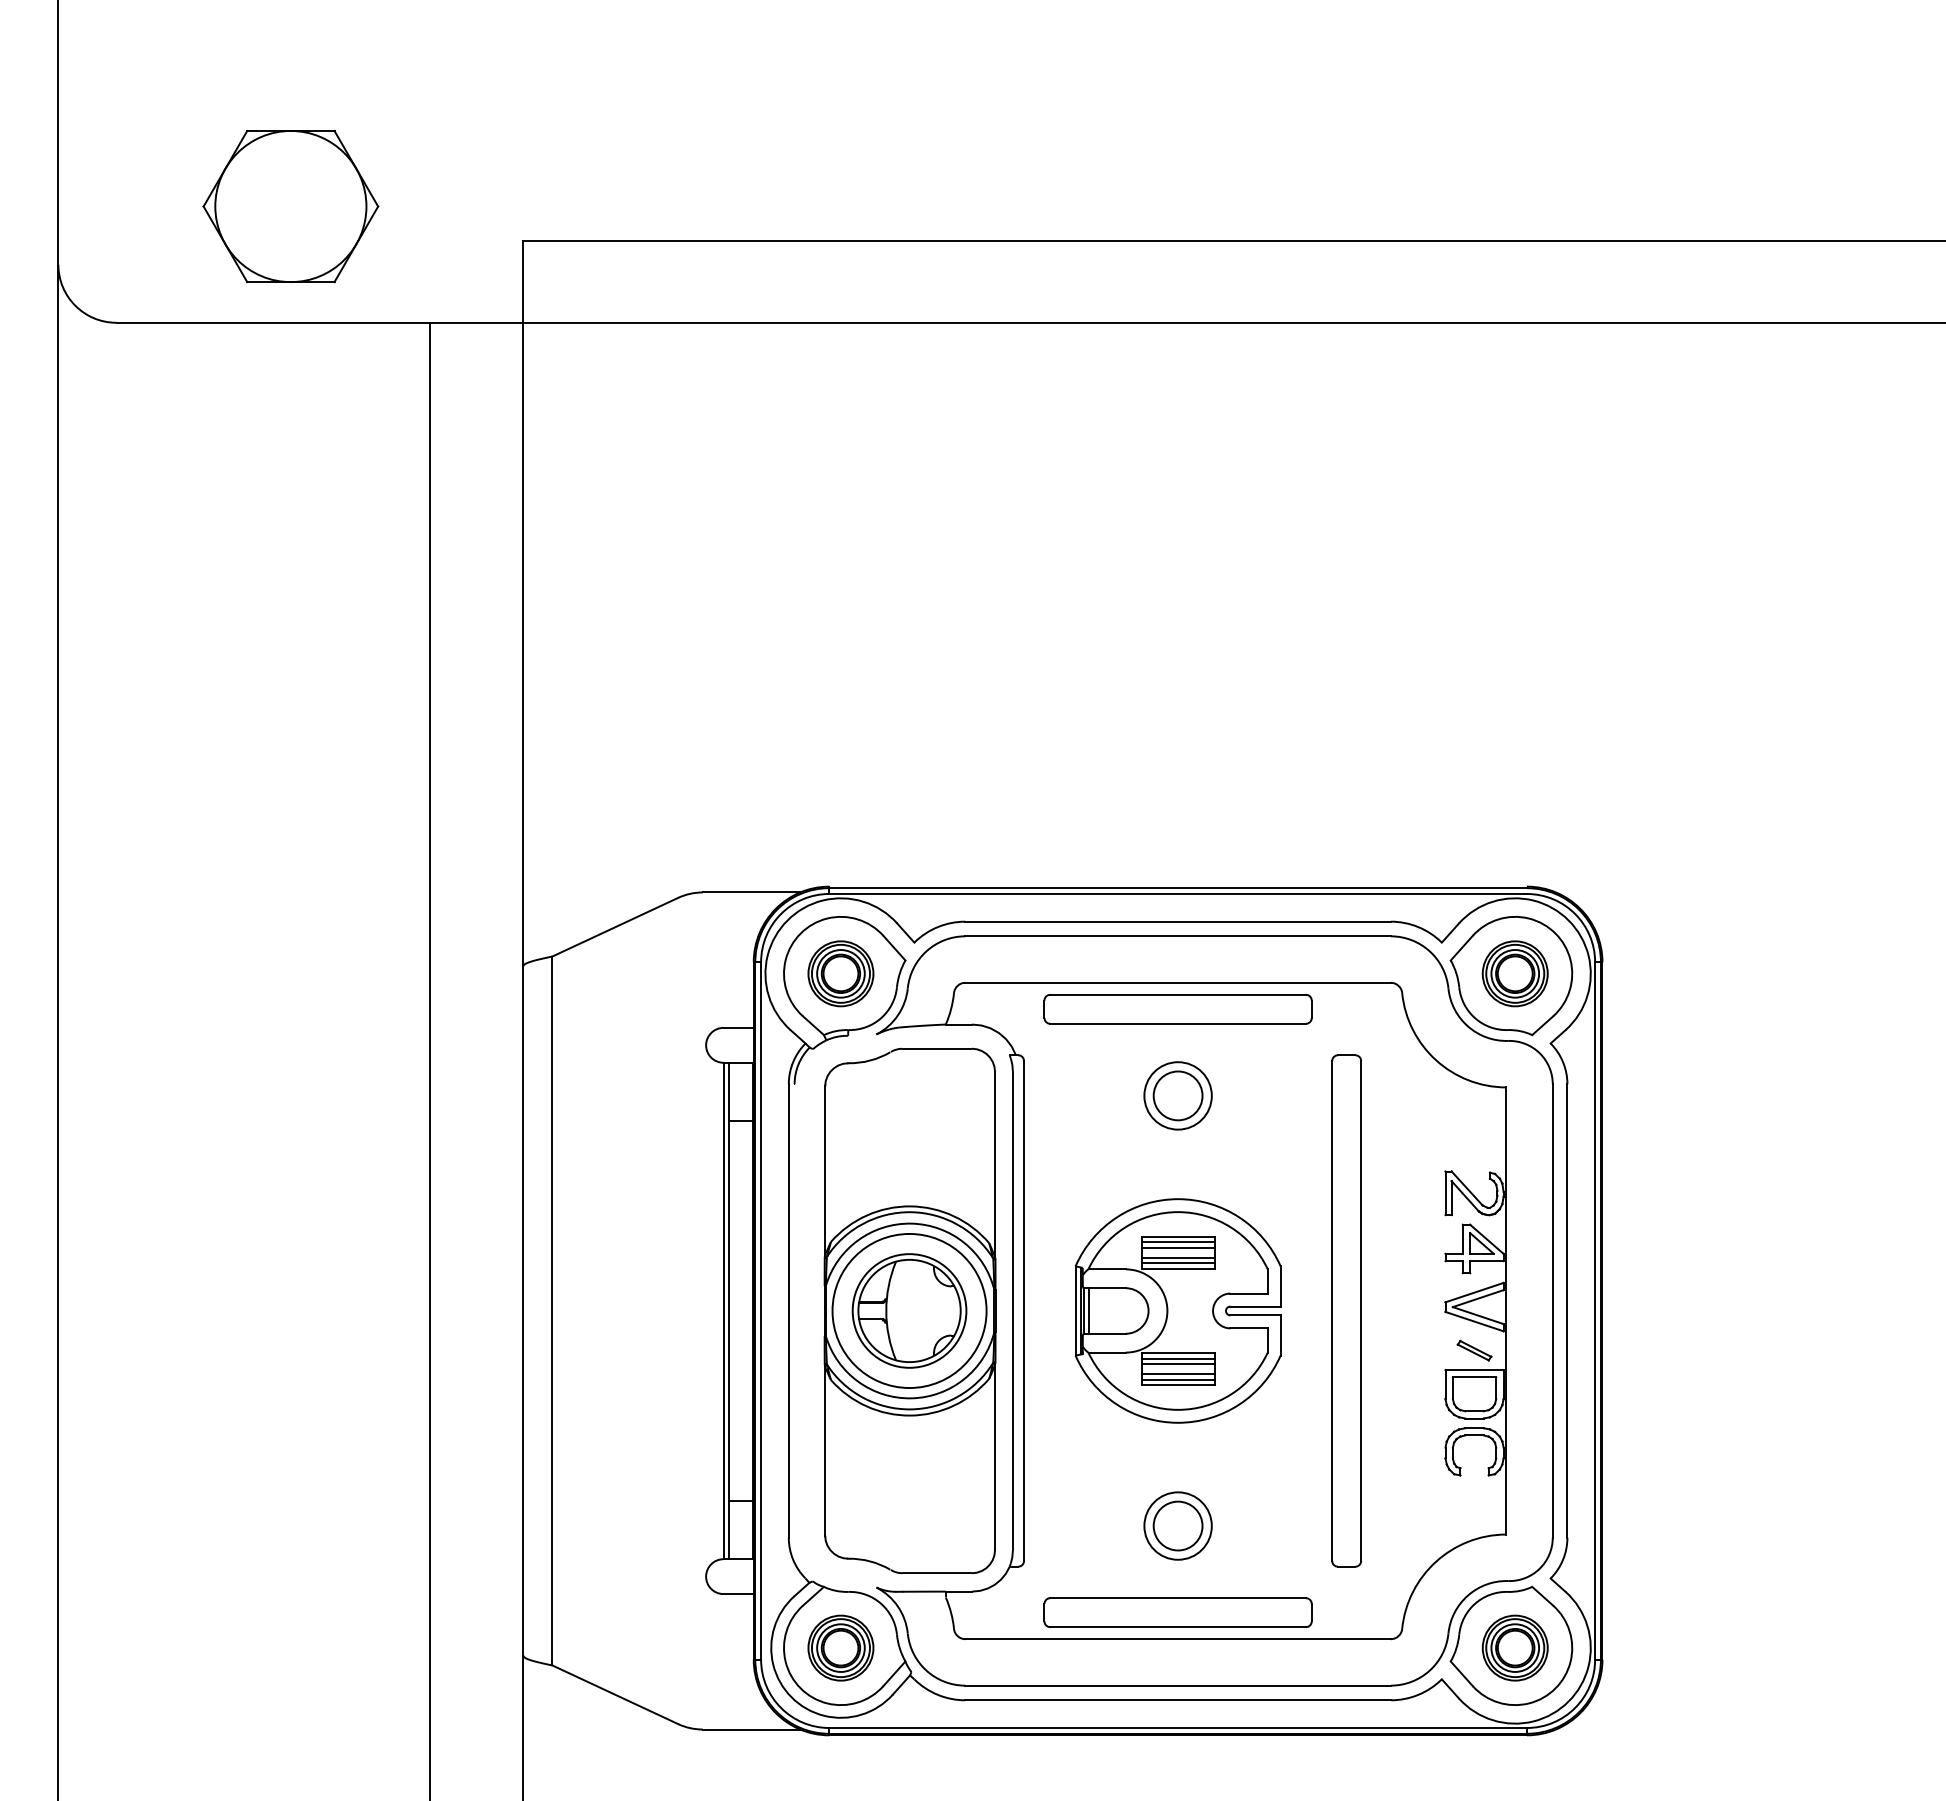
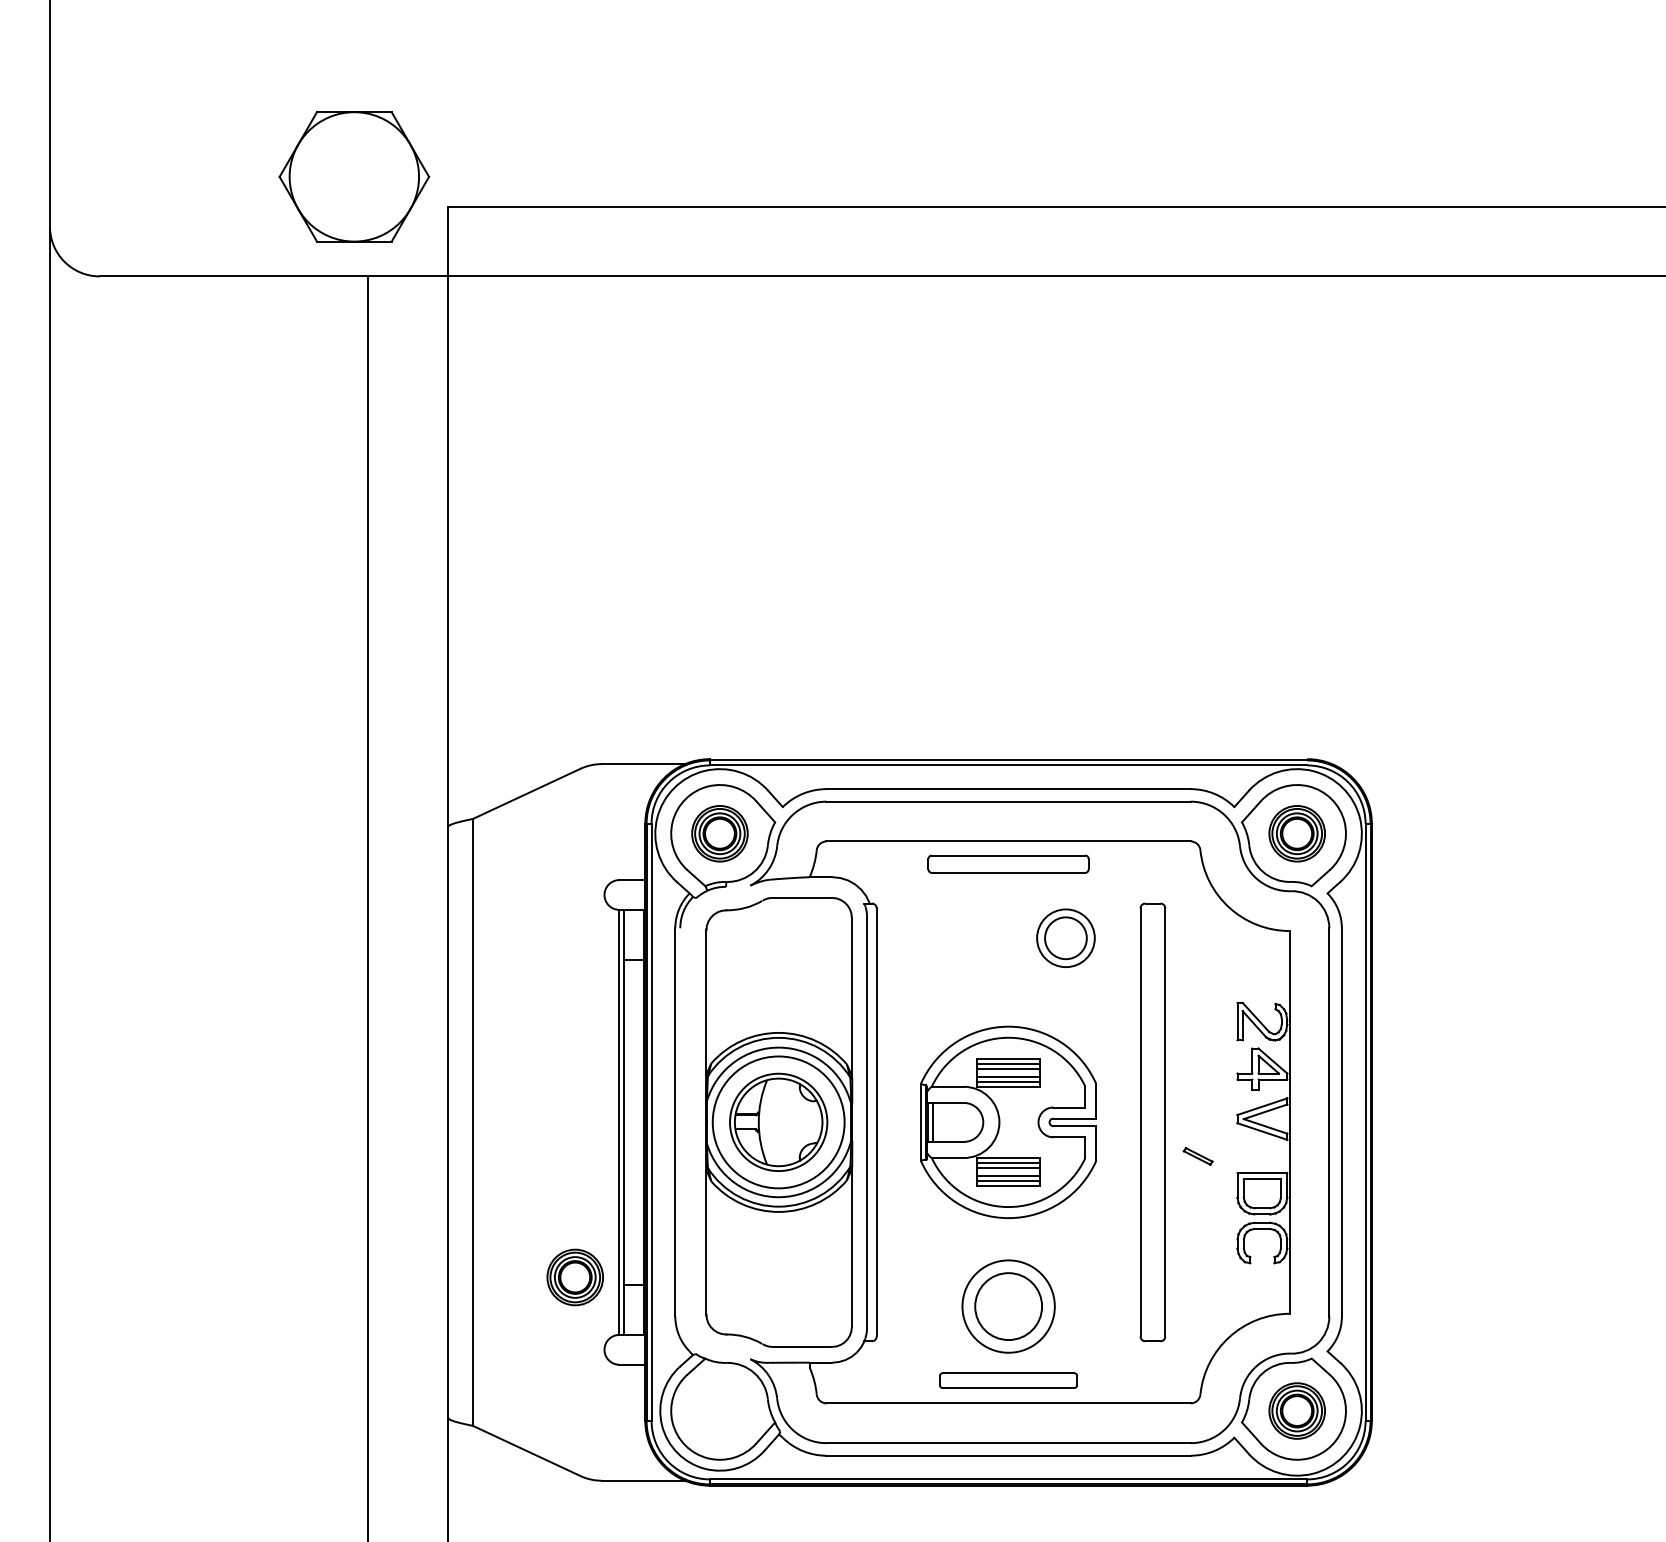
part: (290, 206) -> (354, 176), moved
part: (1177, 1009) -> (1008, 864), size x0.7
part: (1177, 1095) -> (1065, 937), moved
part: (1474, 1350) -> (1198, 1156), moved
part: (1177, 1525) -> (1008, 1306), size x1.6
part: (1177, 1612) -> (1008, 1380), size x0.6
part: (840, 1647) -> (574, 1276), moved

